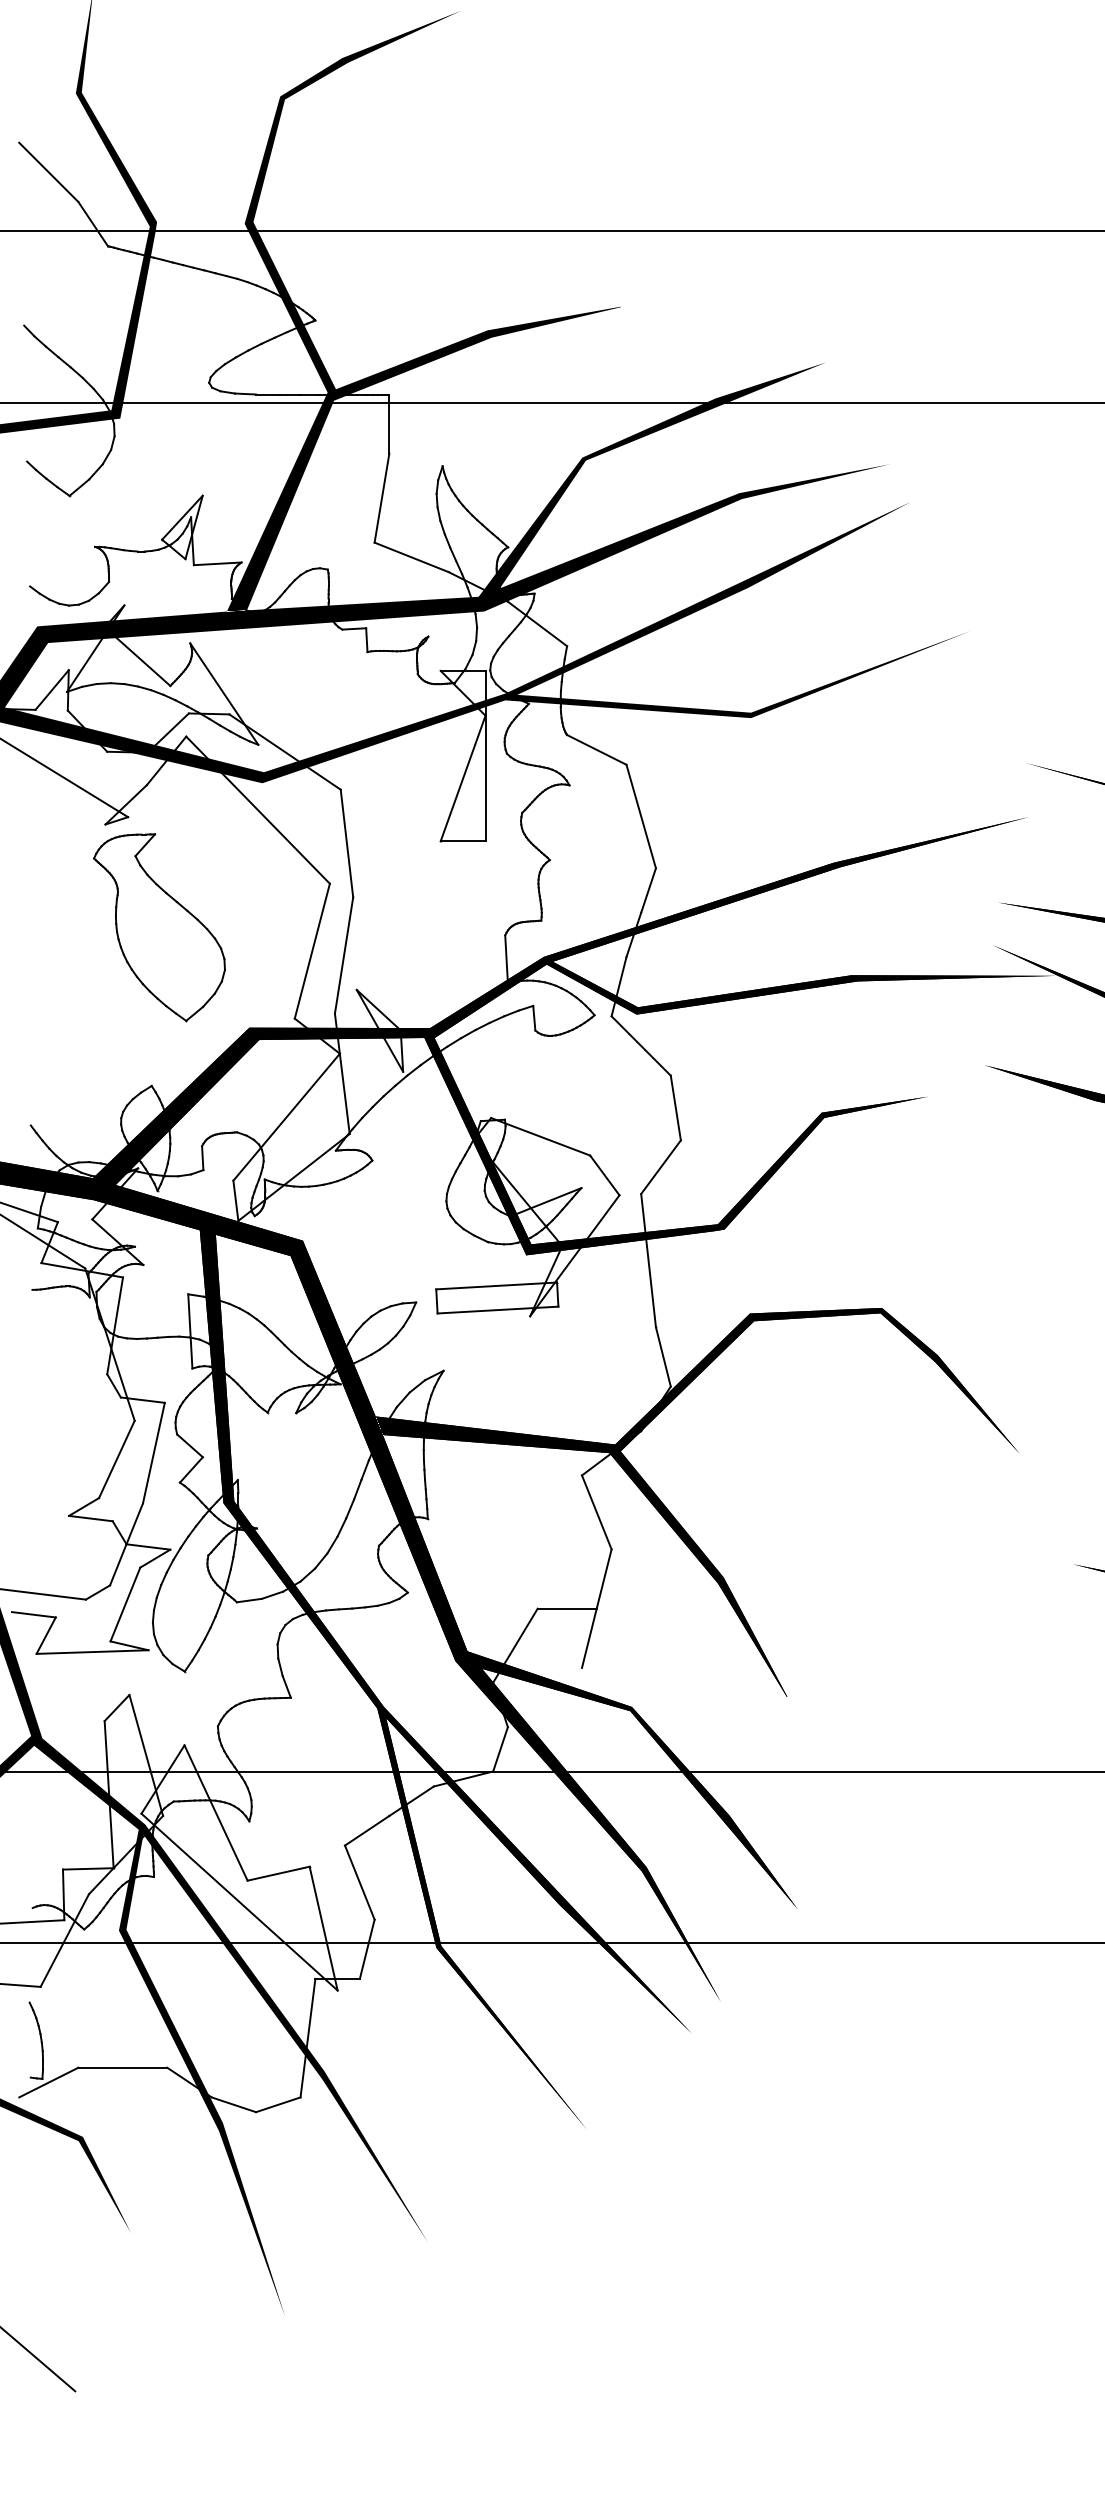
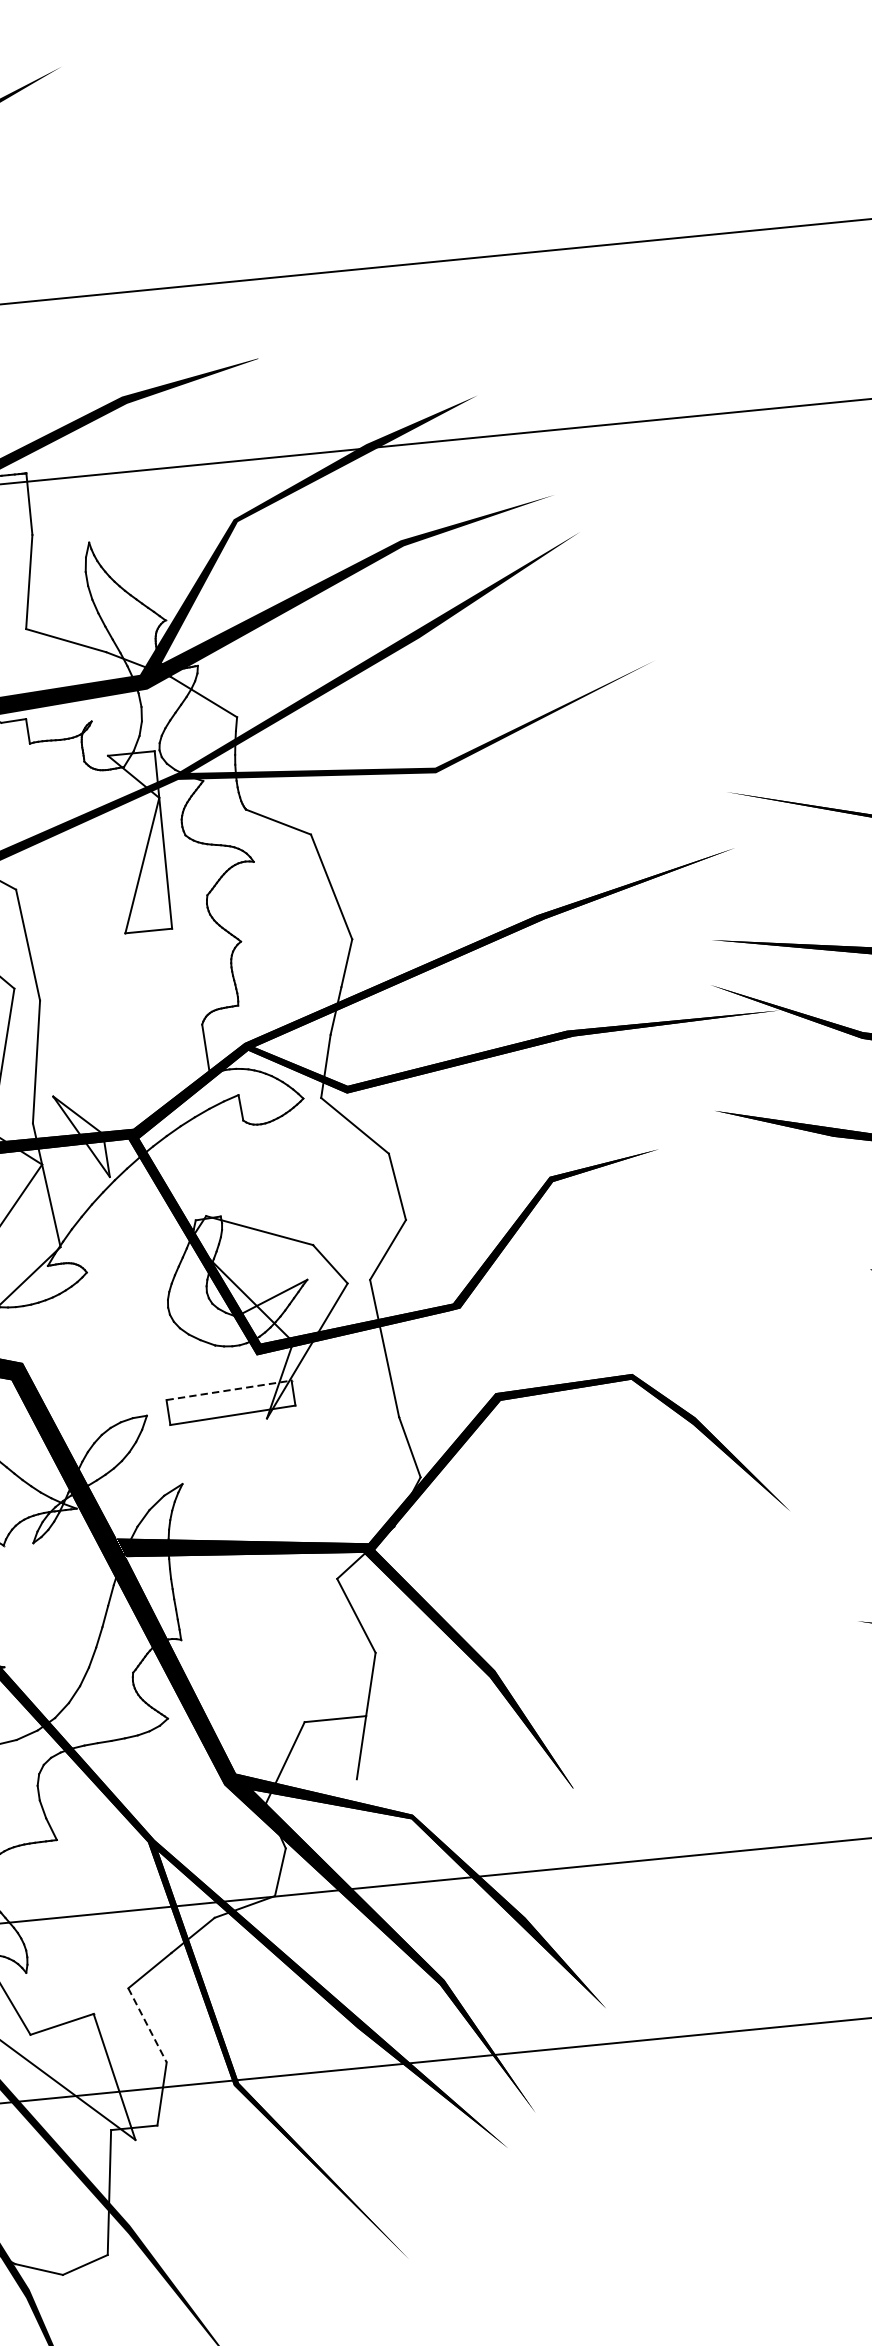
line: (496, 1285) -> (228, 1389), solid -> dashed
line: (359, 1882) -> (147, 2025), solid -> dashed

